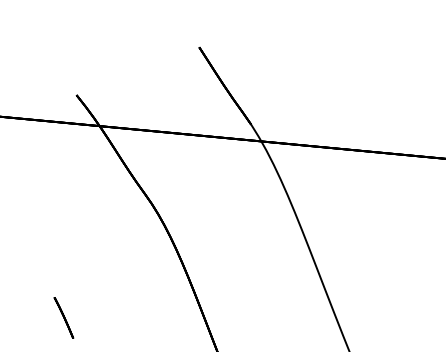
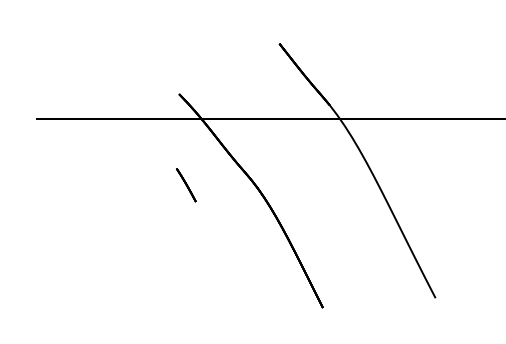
line: (64, 318) -> (186, 185), moved

